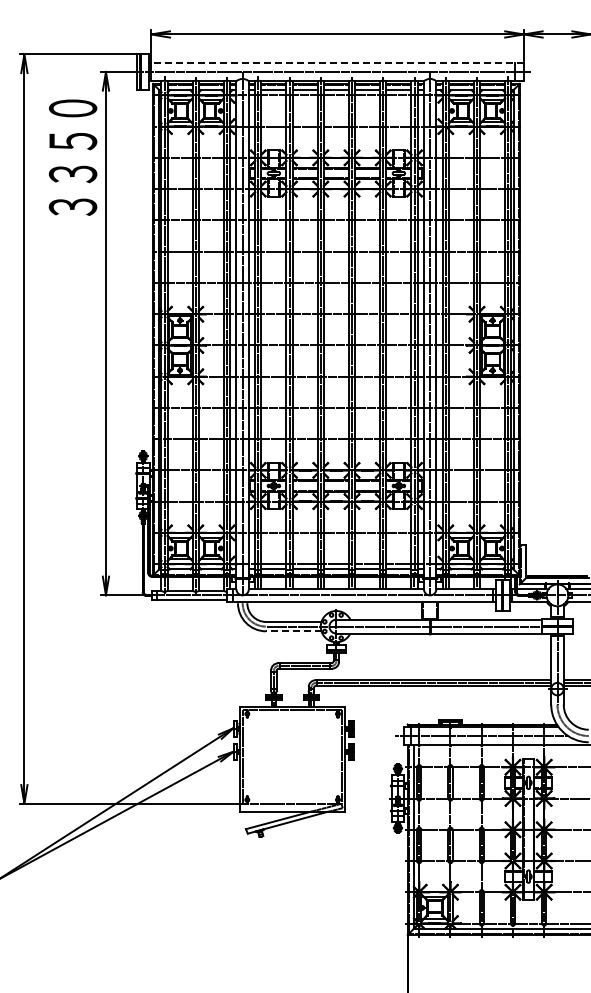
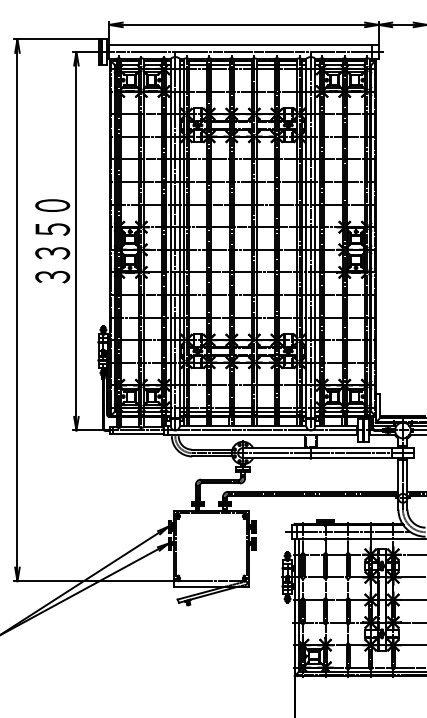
line: (336, 62) -> (243, 45), dashed -> solid
text: (72, 157) -> (52, 241), moved
line: (293, 631) -> (212, 456), dashed -> solid

